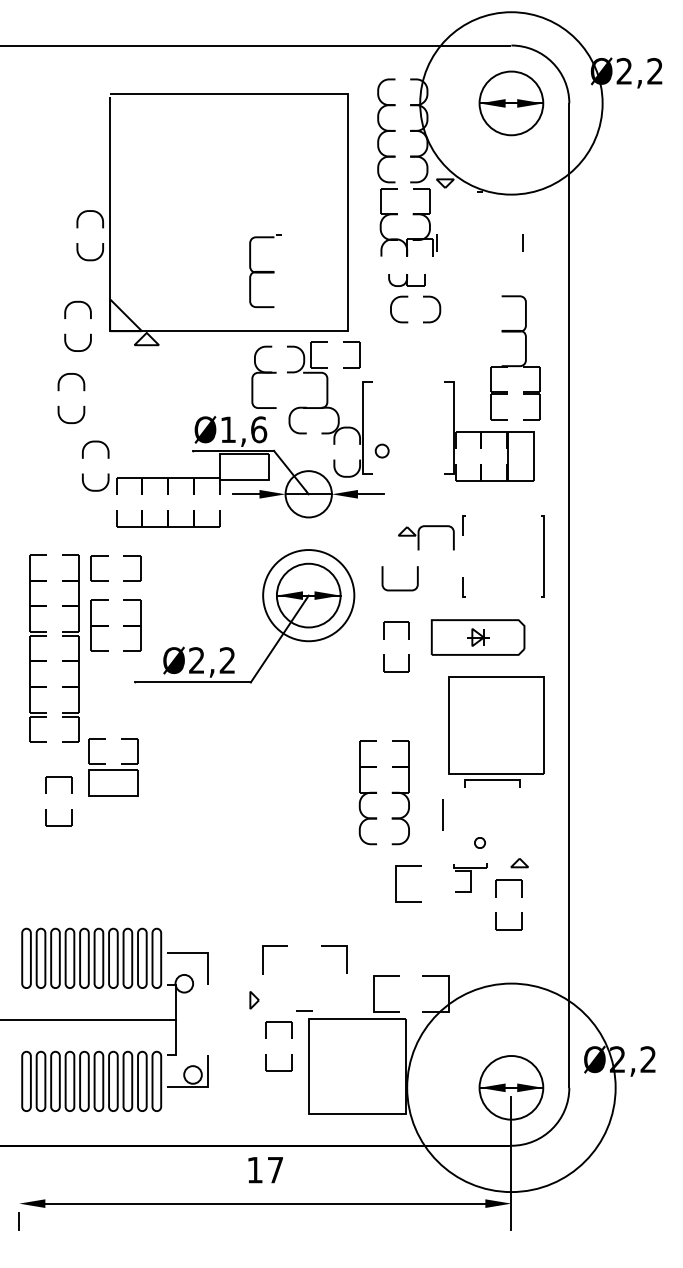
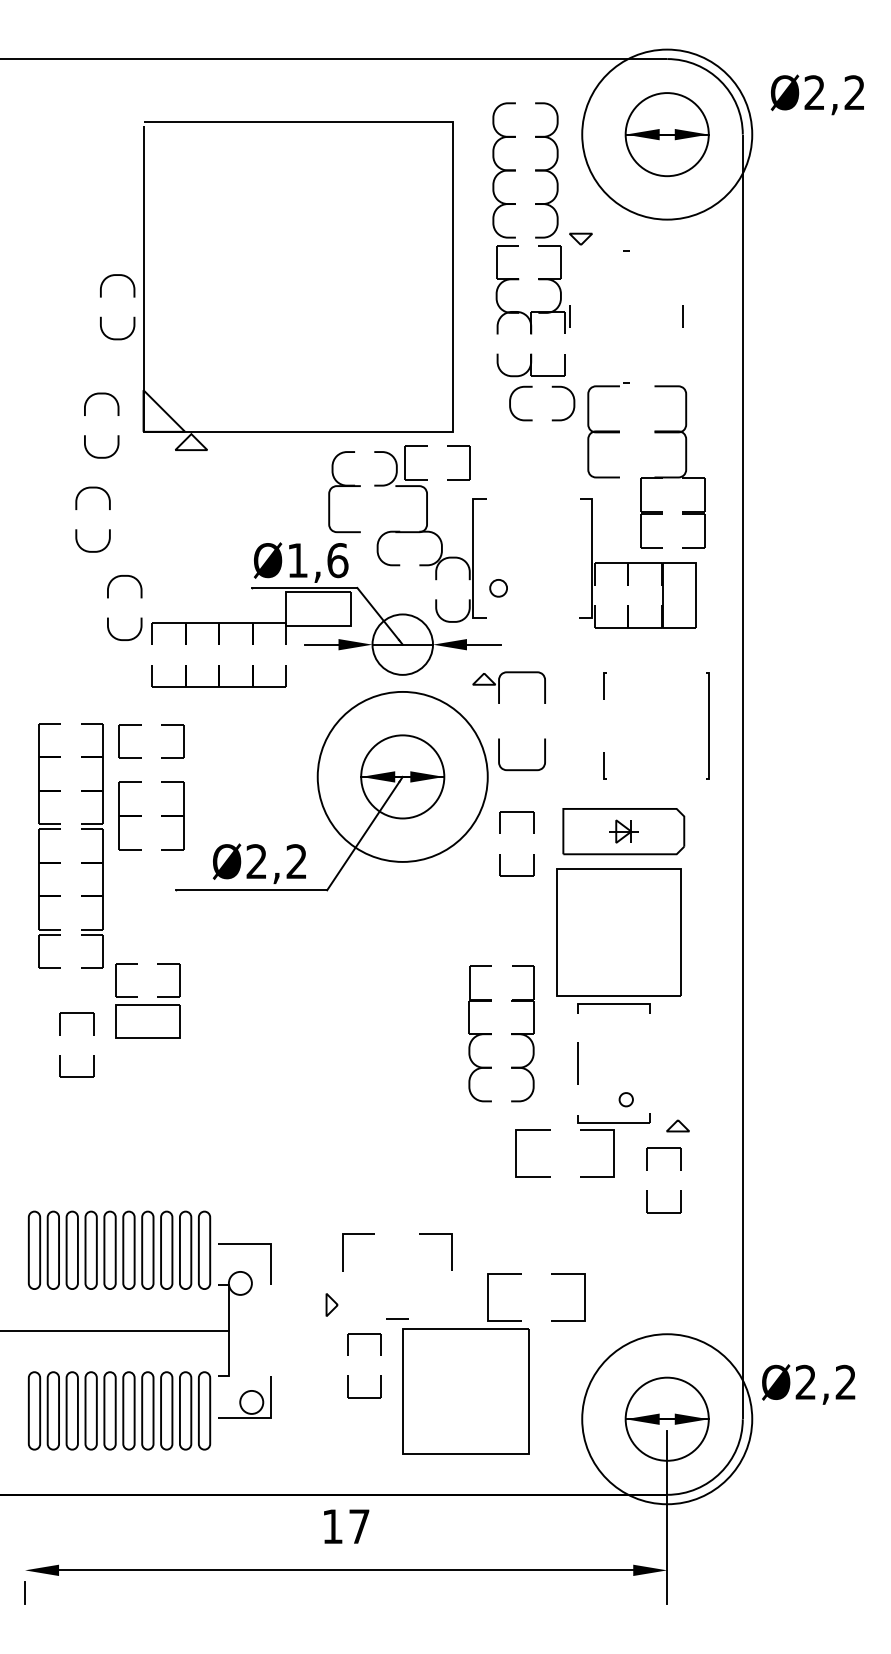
circle: (511, 103) -> (667, 134), size x0.71
part: (265, 271) -> (608, 430), moved
part: (406, 280) -> (530, 365), size x1.43
part: (418, 537) -> (499, 687), moved
circle: (308, 595) -> (402, 776), size x1.43
part: (496, 731) -> (618, 940), moved
part: (470, 878) -> (613, 1145), size x1.67
circle: (511, 1088) -> (667, 1419), size x0.62

